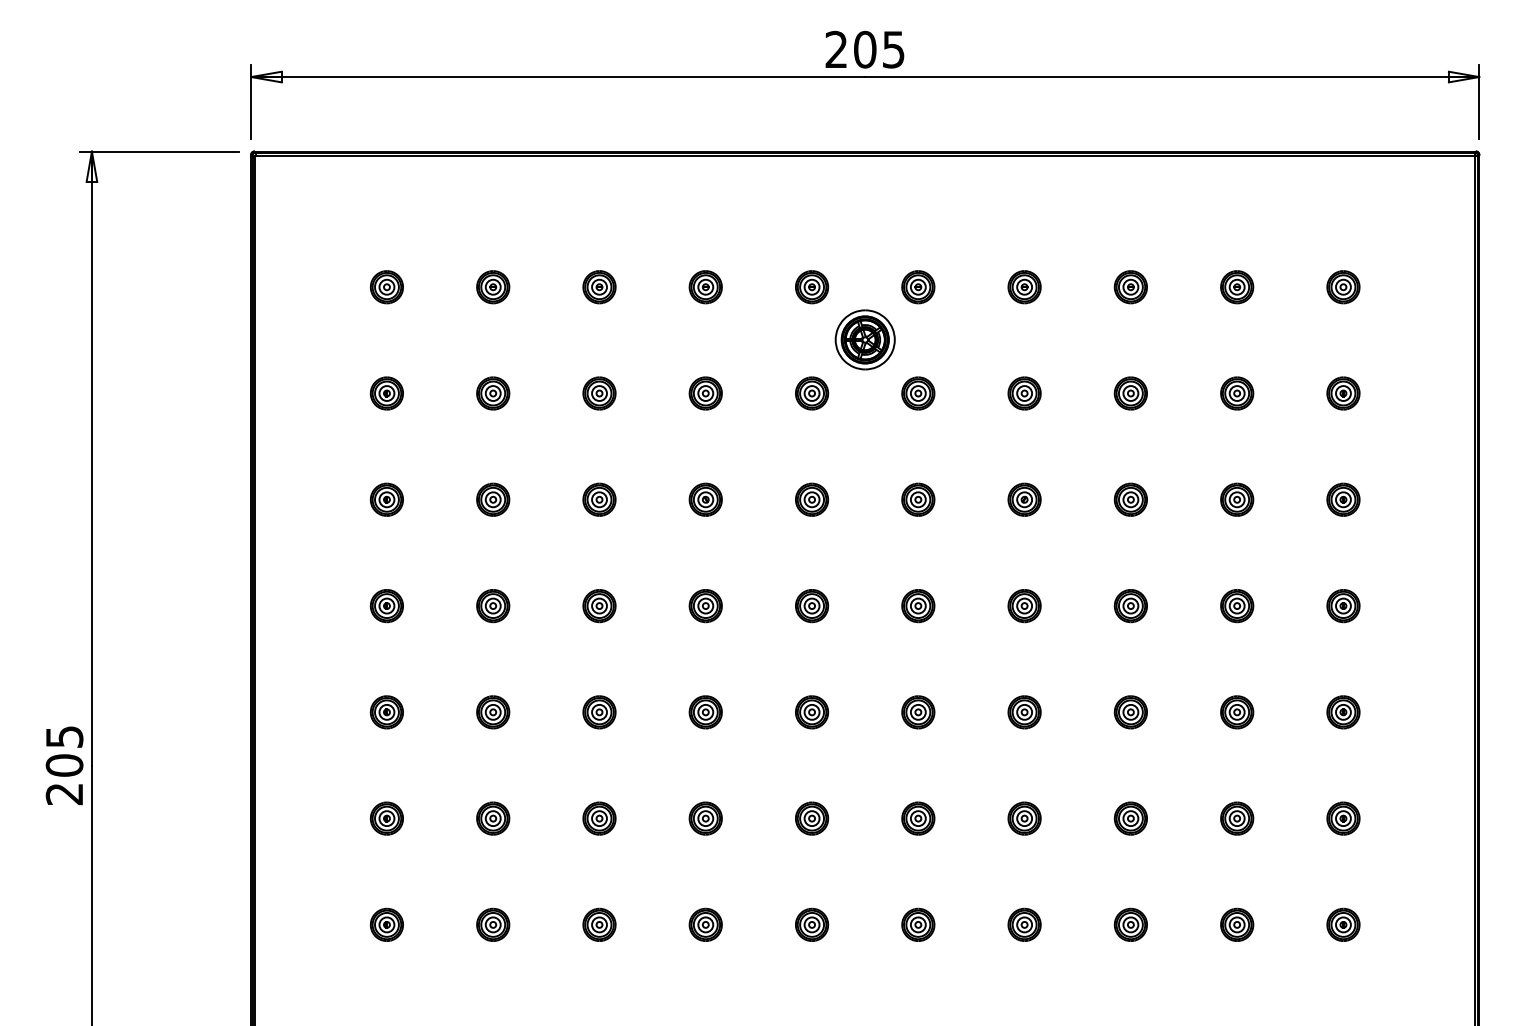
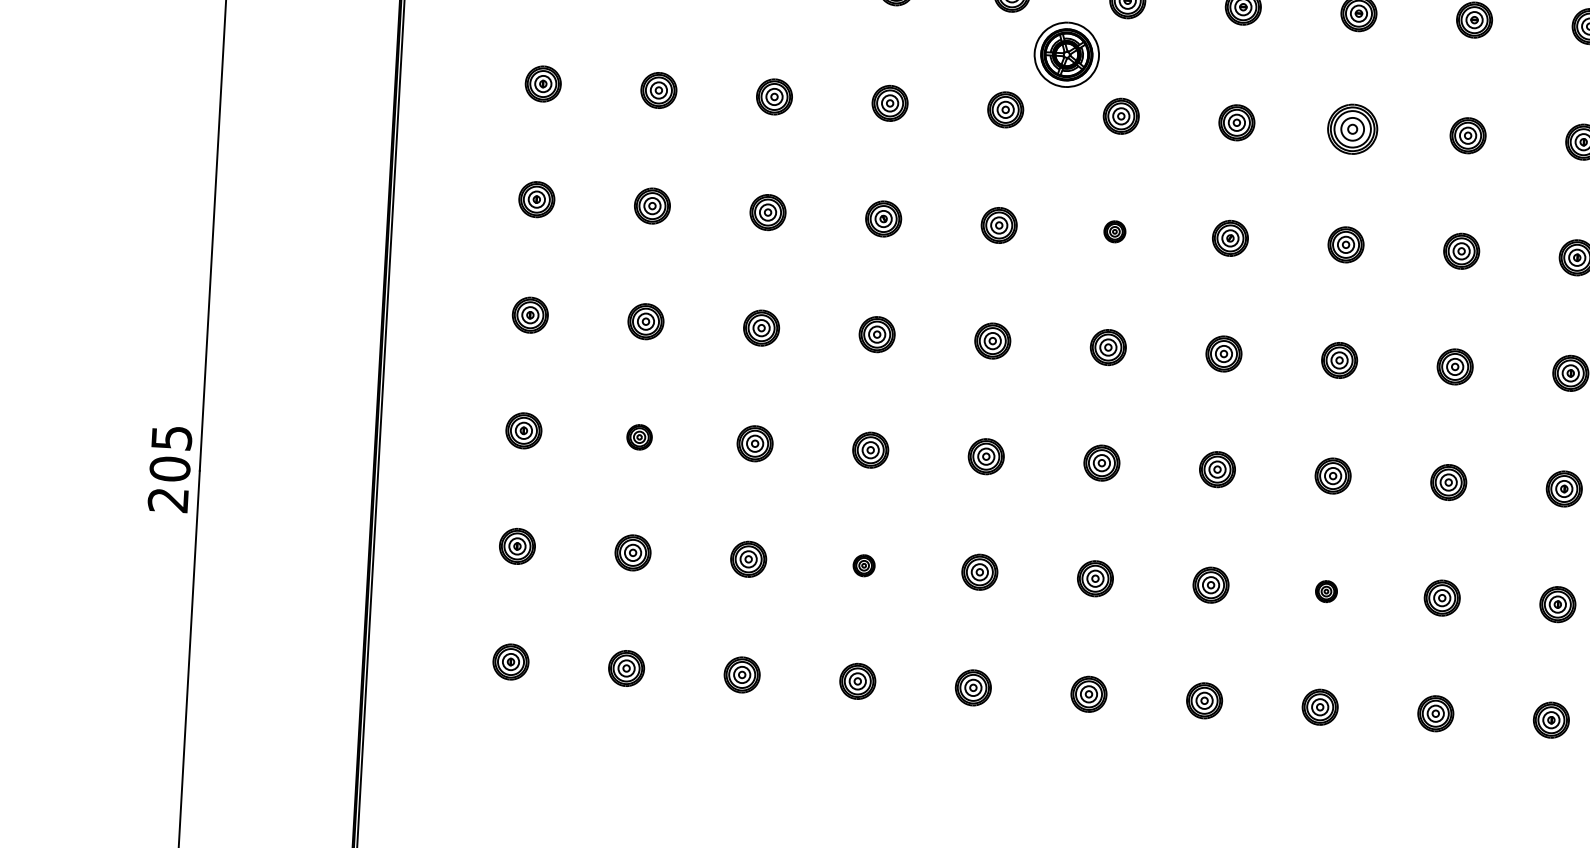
part: (1130, 393) -> (1352, 129), size x1.4
part: (918, 499) -> (1115, 231), size x0.6
part: (493, 712) -> (639, 437), size x0.7
part: (705, 818) -> (863, 565), size x0.6
part: (1130, 818) -> (1326, 591), size x0.6

